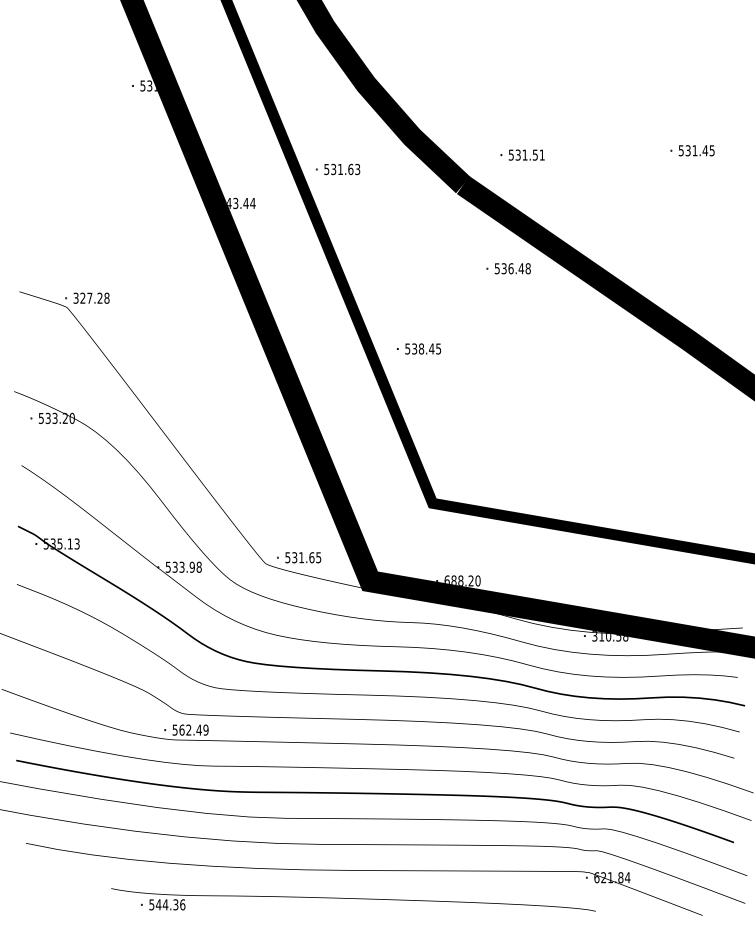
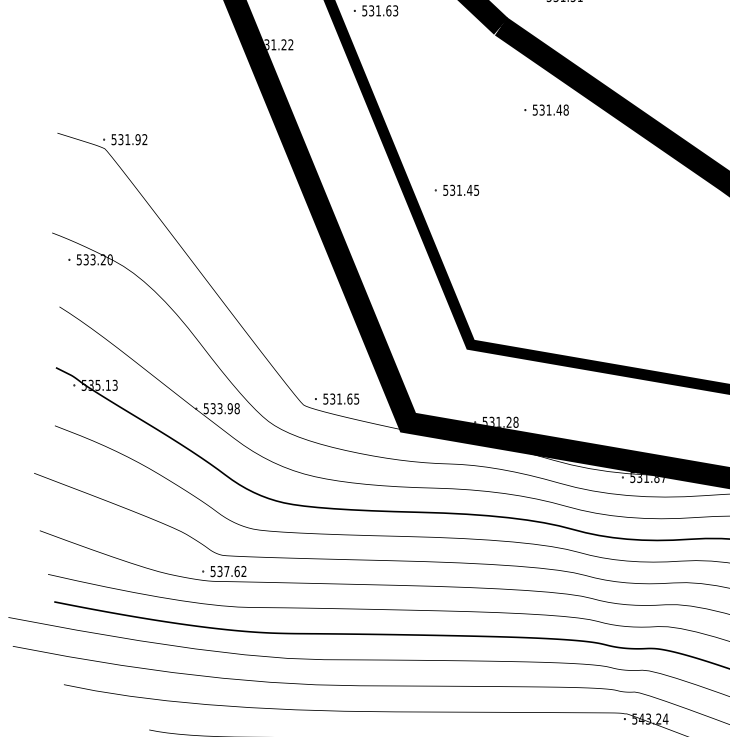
text: (240, 203) -> (278, 44), 343.44 -> 531.22
text: (510, 268) -> (548, 109), 536.48 -> 531.48
text: (91, 297) -> (129, 138), 327.28 -> 531.92
text: (421, 348) -> (459, 189), 538.45 -> 531.45
text: (462, 580) -> (500, 421), 688.20 -> 531.28
text: (610, 636) -> (648, 477), 310.58 -> 531.87
text: (193, 729) -> (231, 570), 562.49 -> 537.62
text: (608, 877) -> (646, 718), 621.84 -> 543.24

